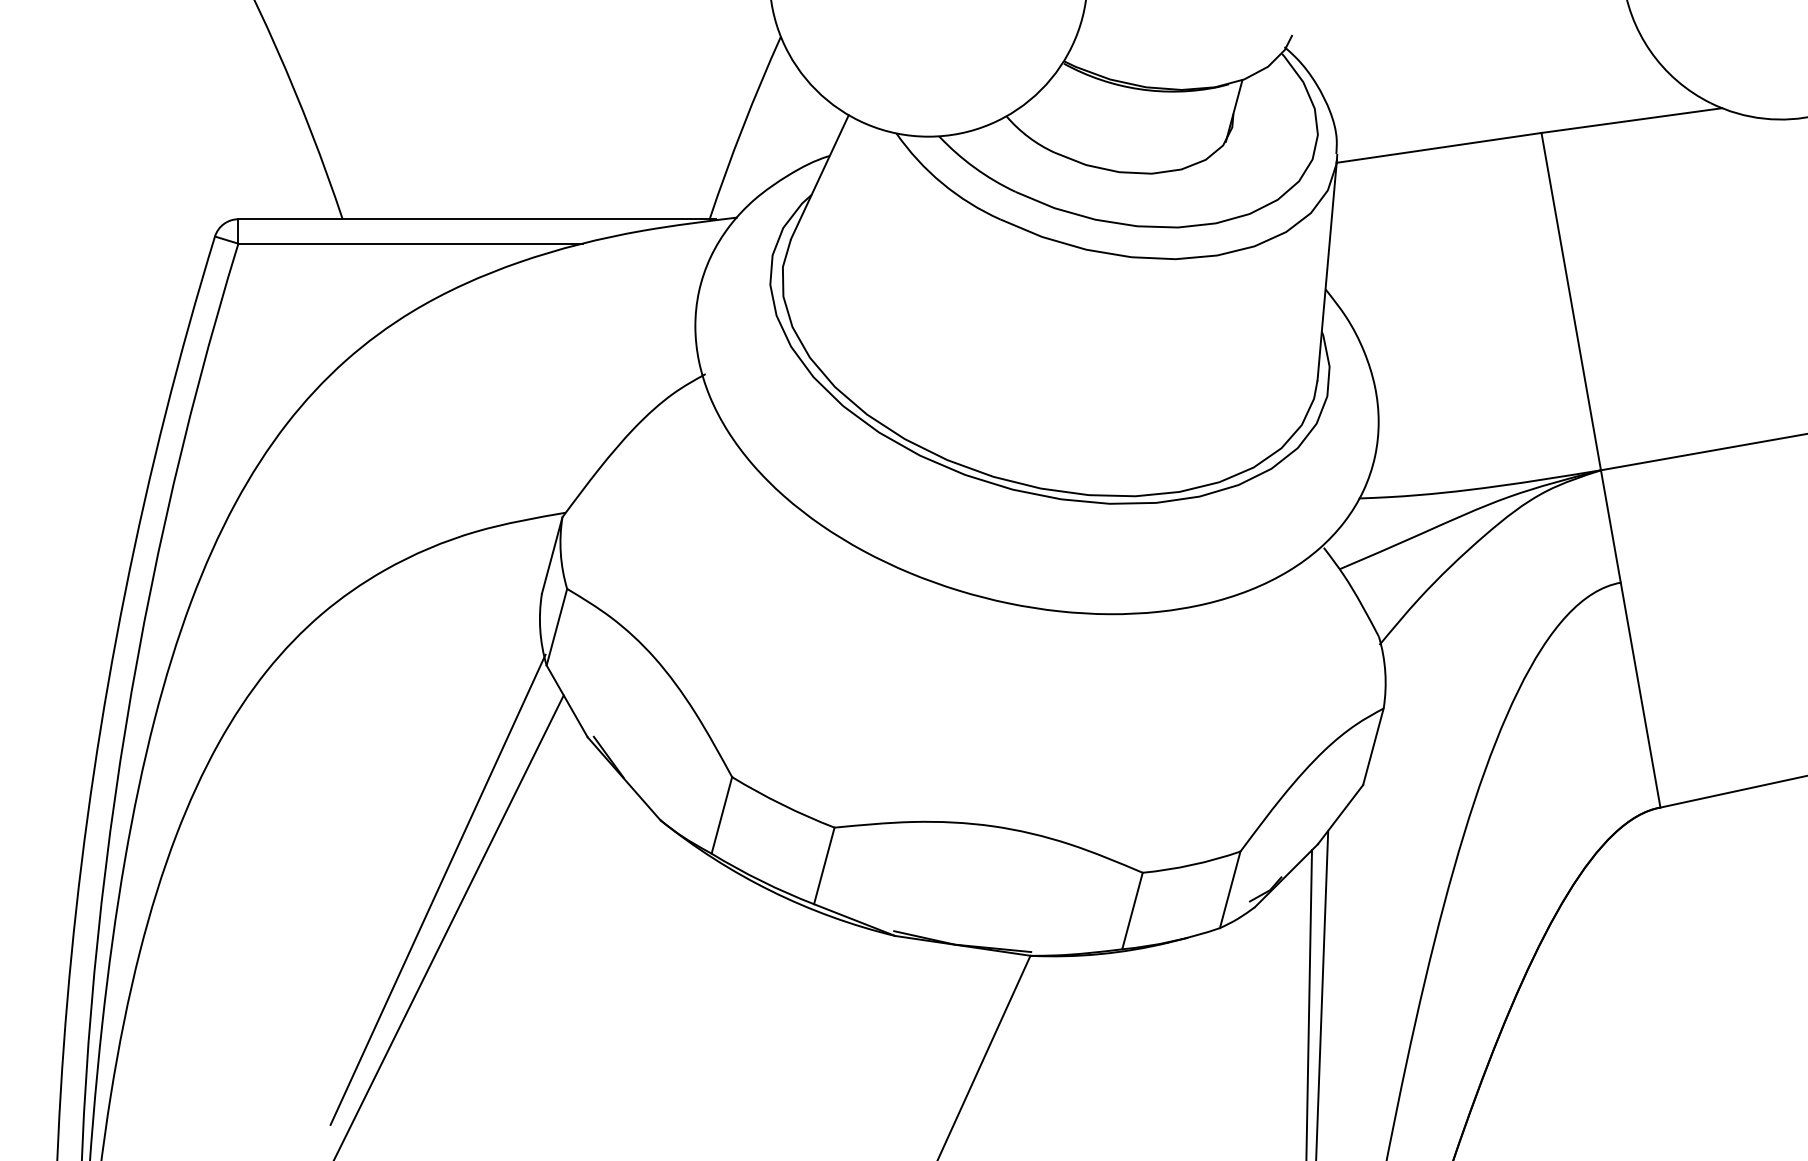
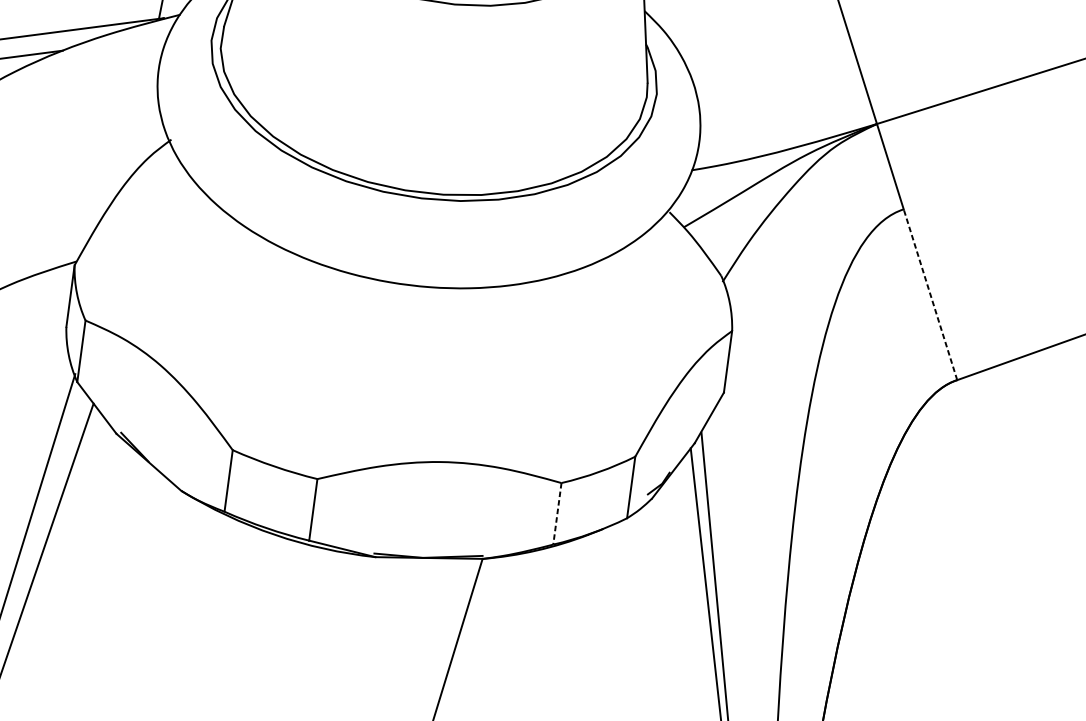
line: (1640, 694) -> (930, 294), solid -> dashed
line: (1132, 911) -> (557, 514), solid -> dashed

